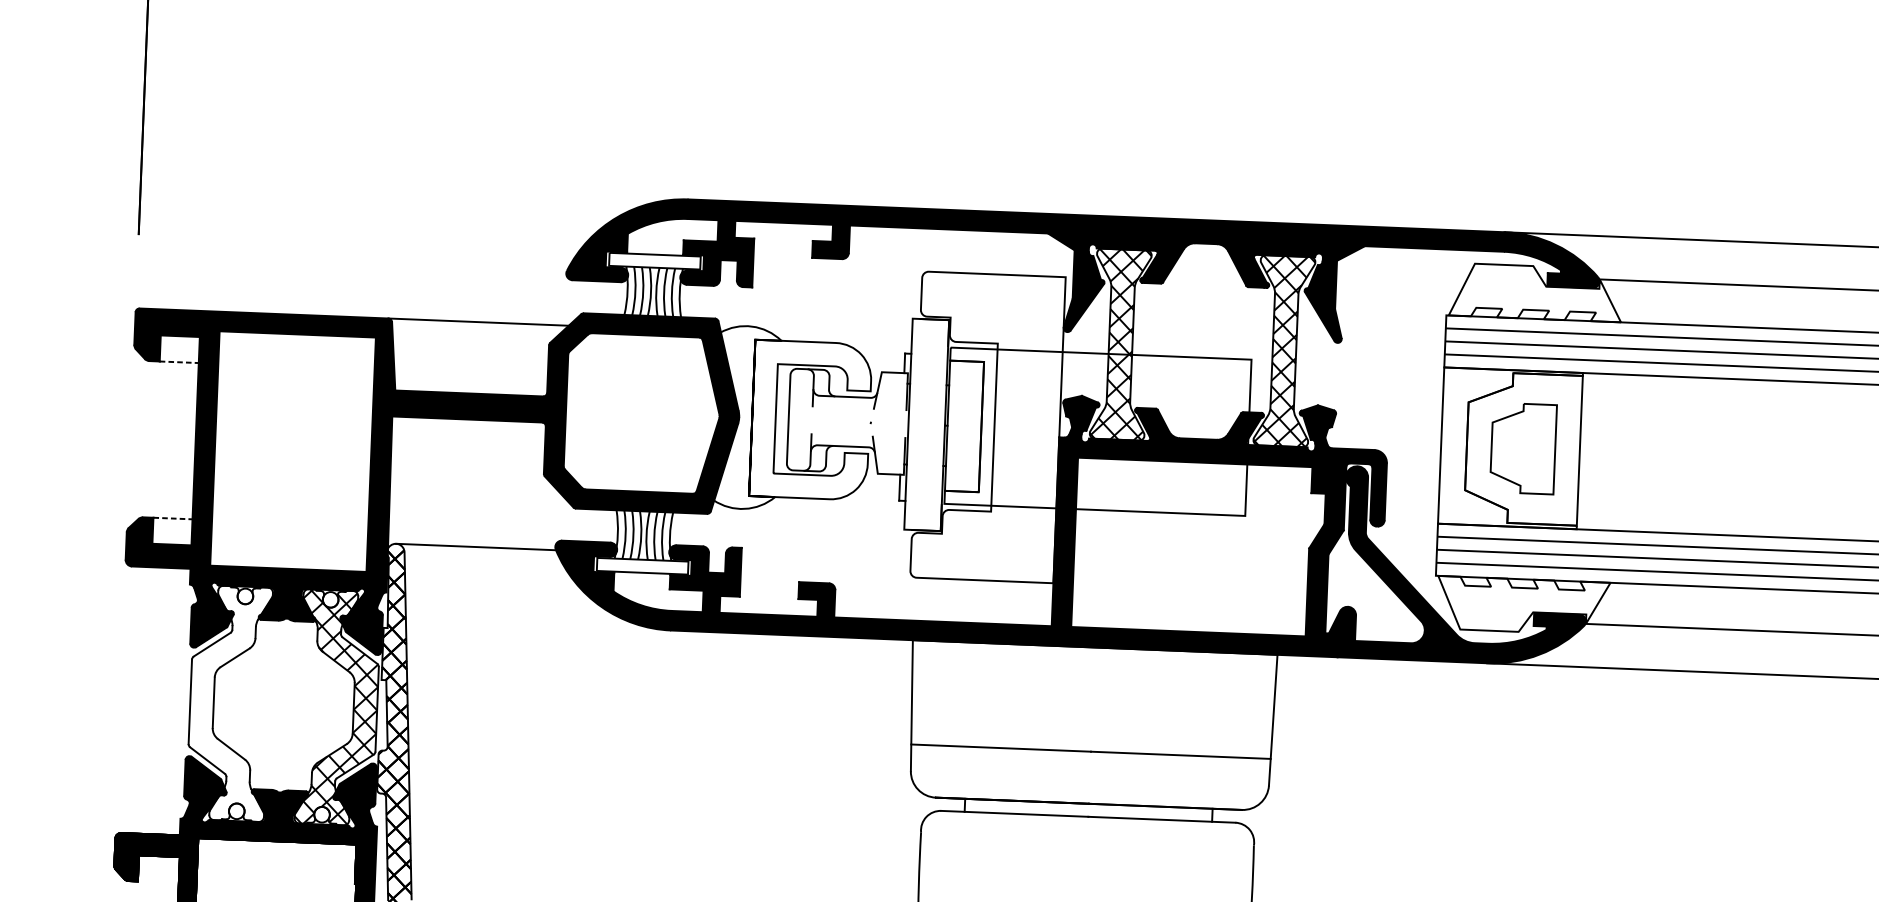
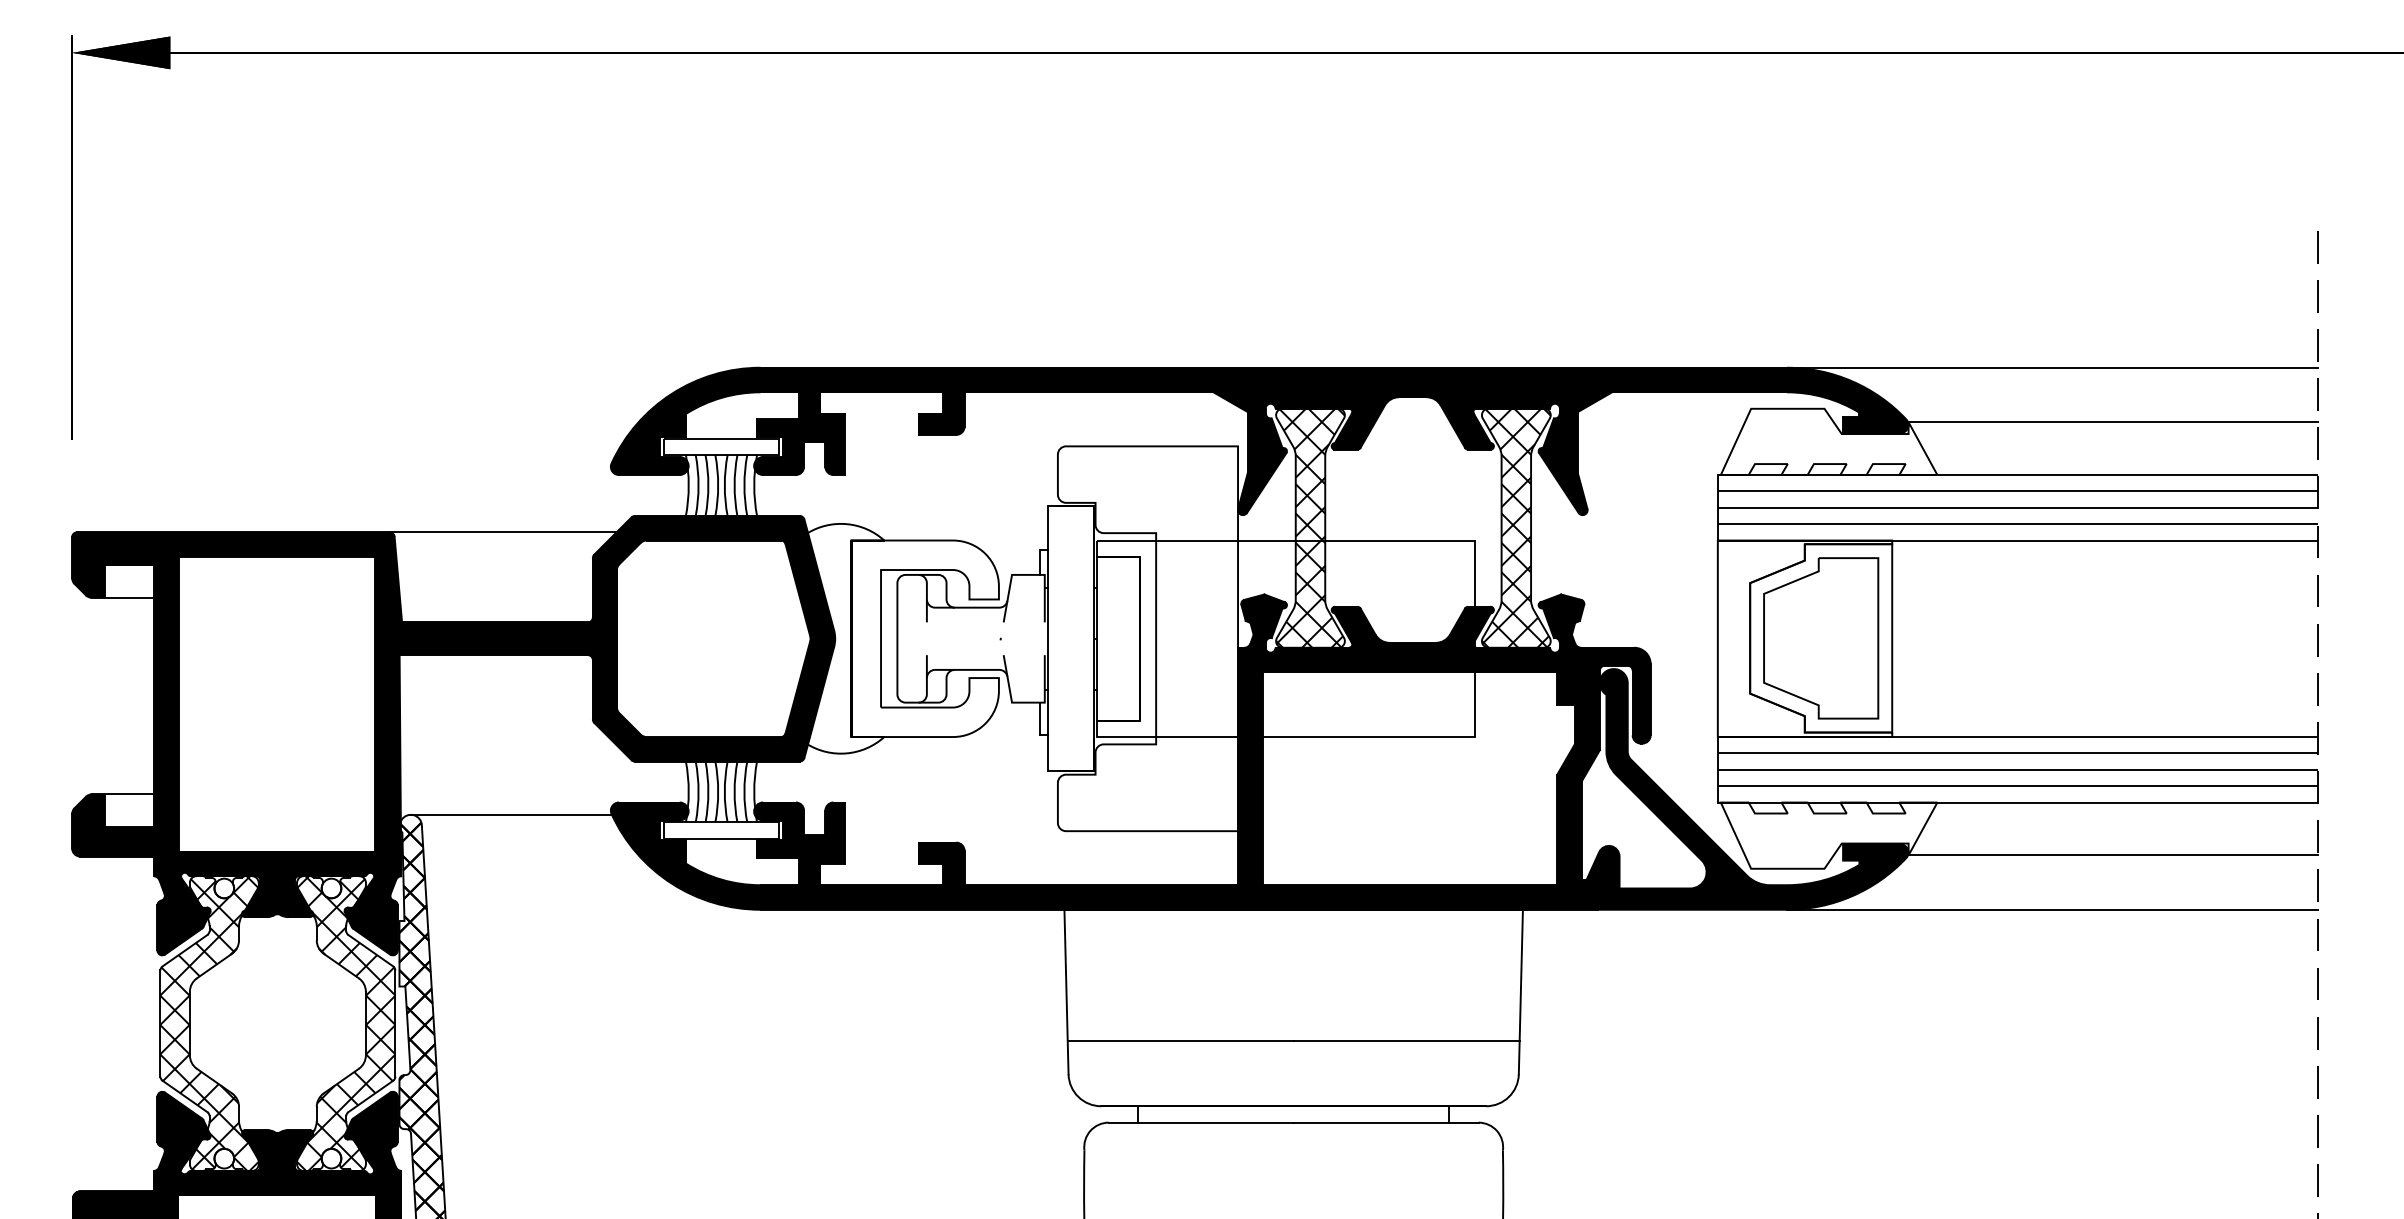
line: (179, 362) -> (129, 597), dashed -> solid
part: (1523, 448) -> (1821, 638), size x1.43
line: (173, 518) -> (129, 794), dashed -> solid
hatch: (229, 703) -> (209, 1023), added

